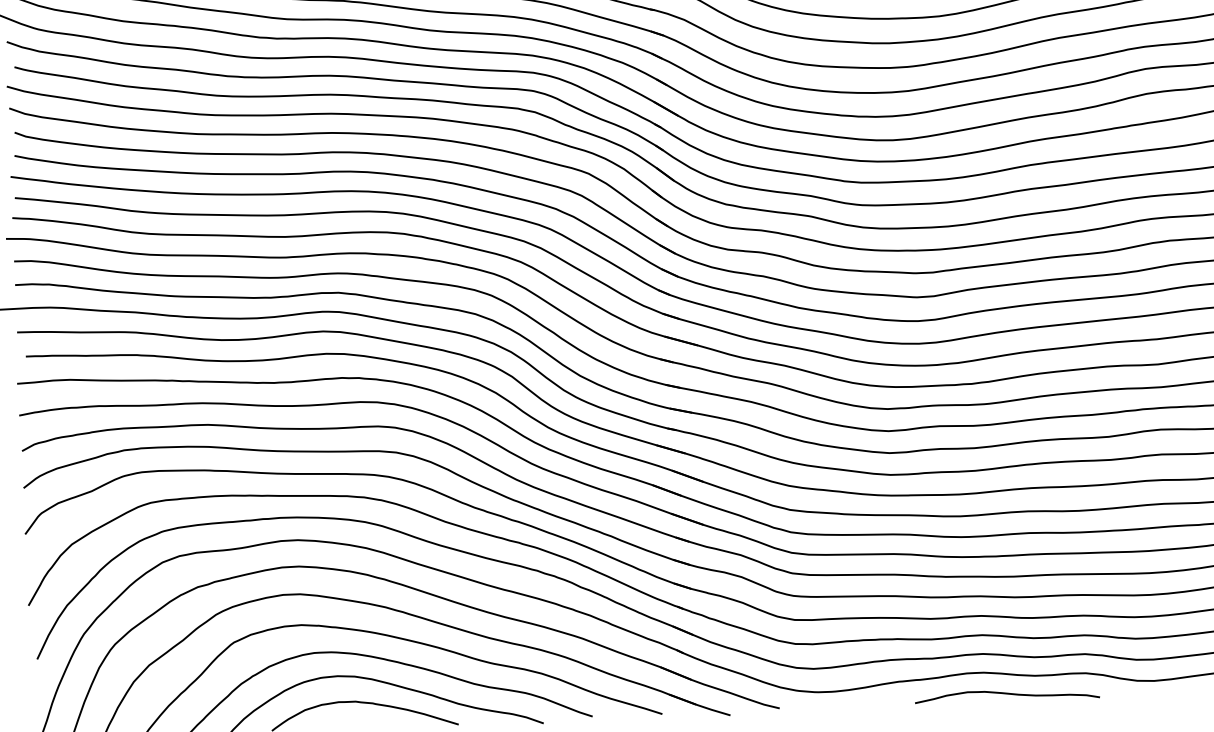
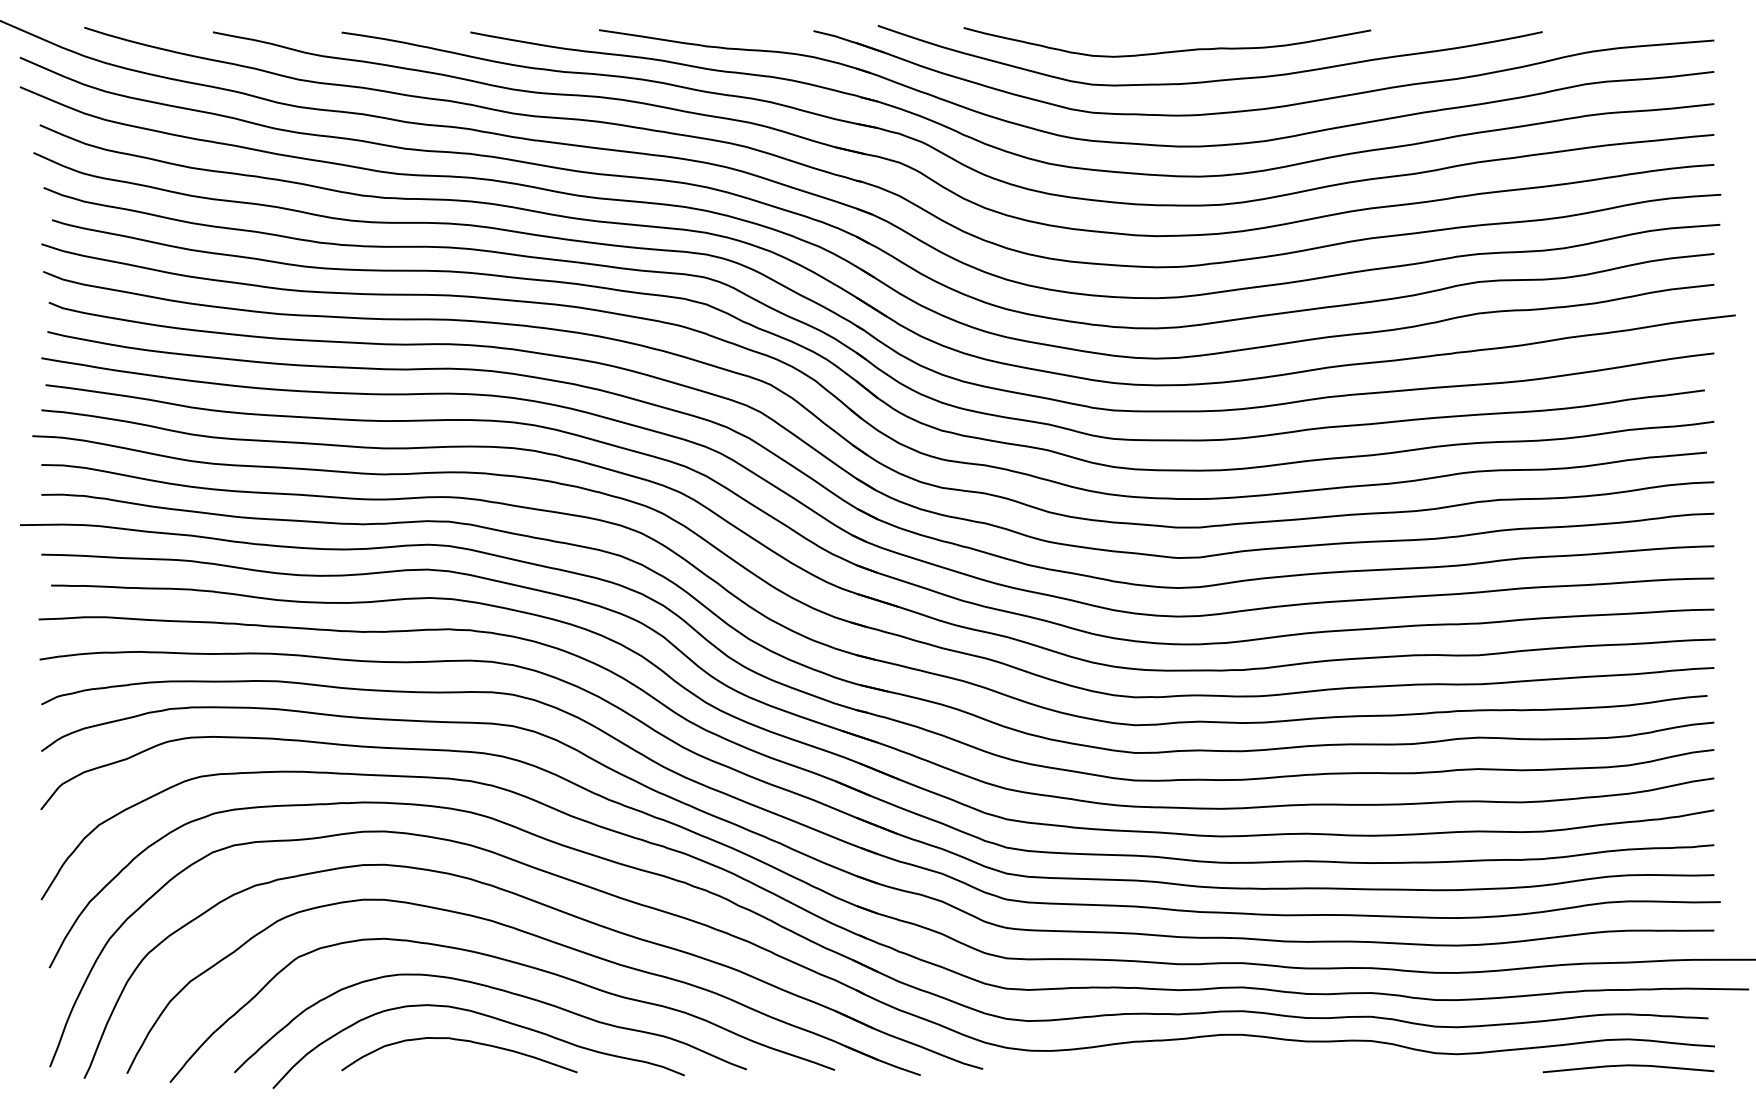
curve: (1006, 694) -> (1270, 1063), removed

